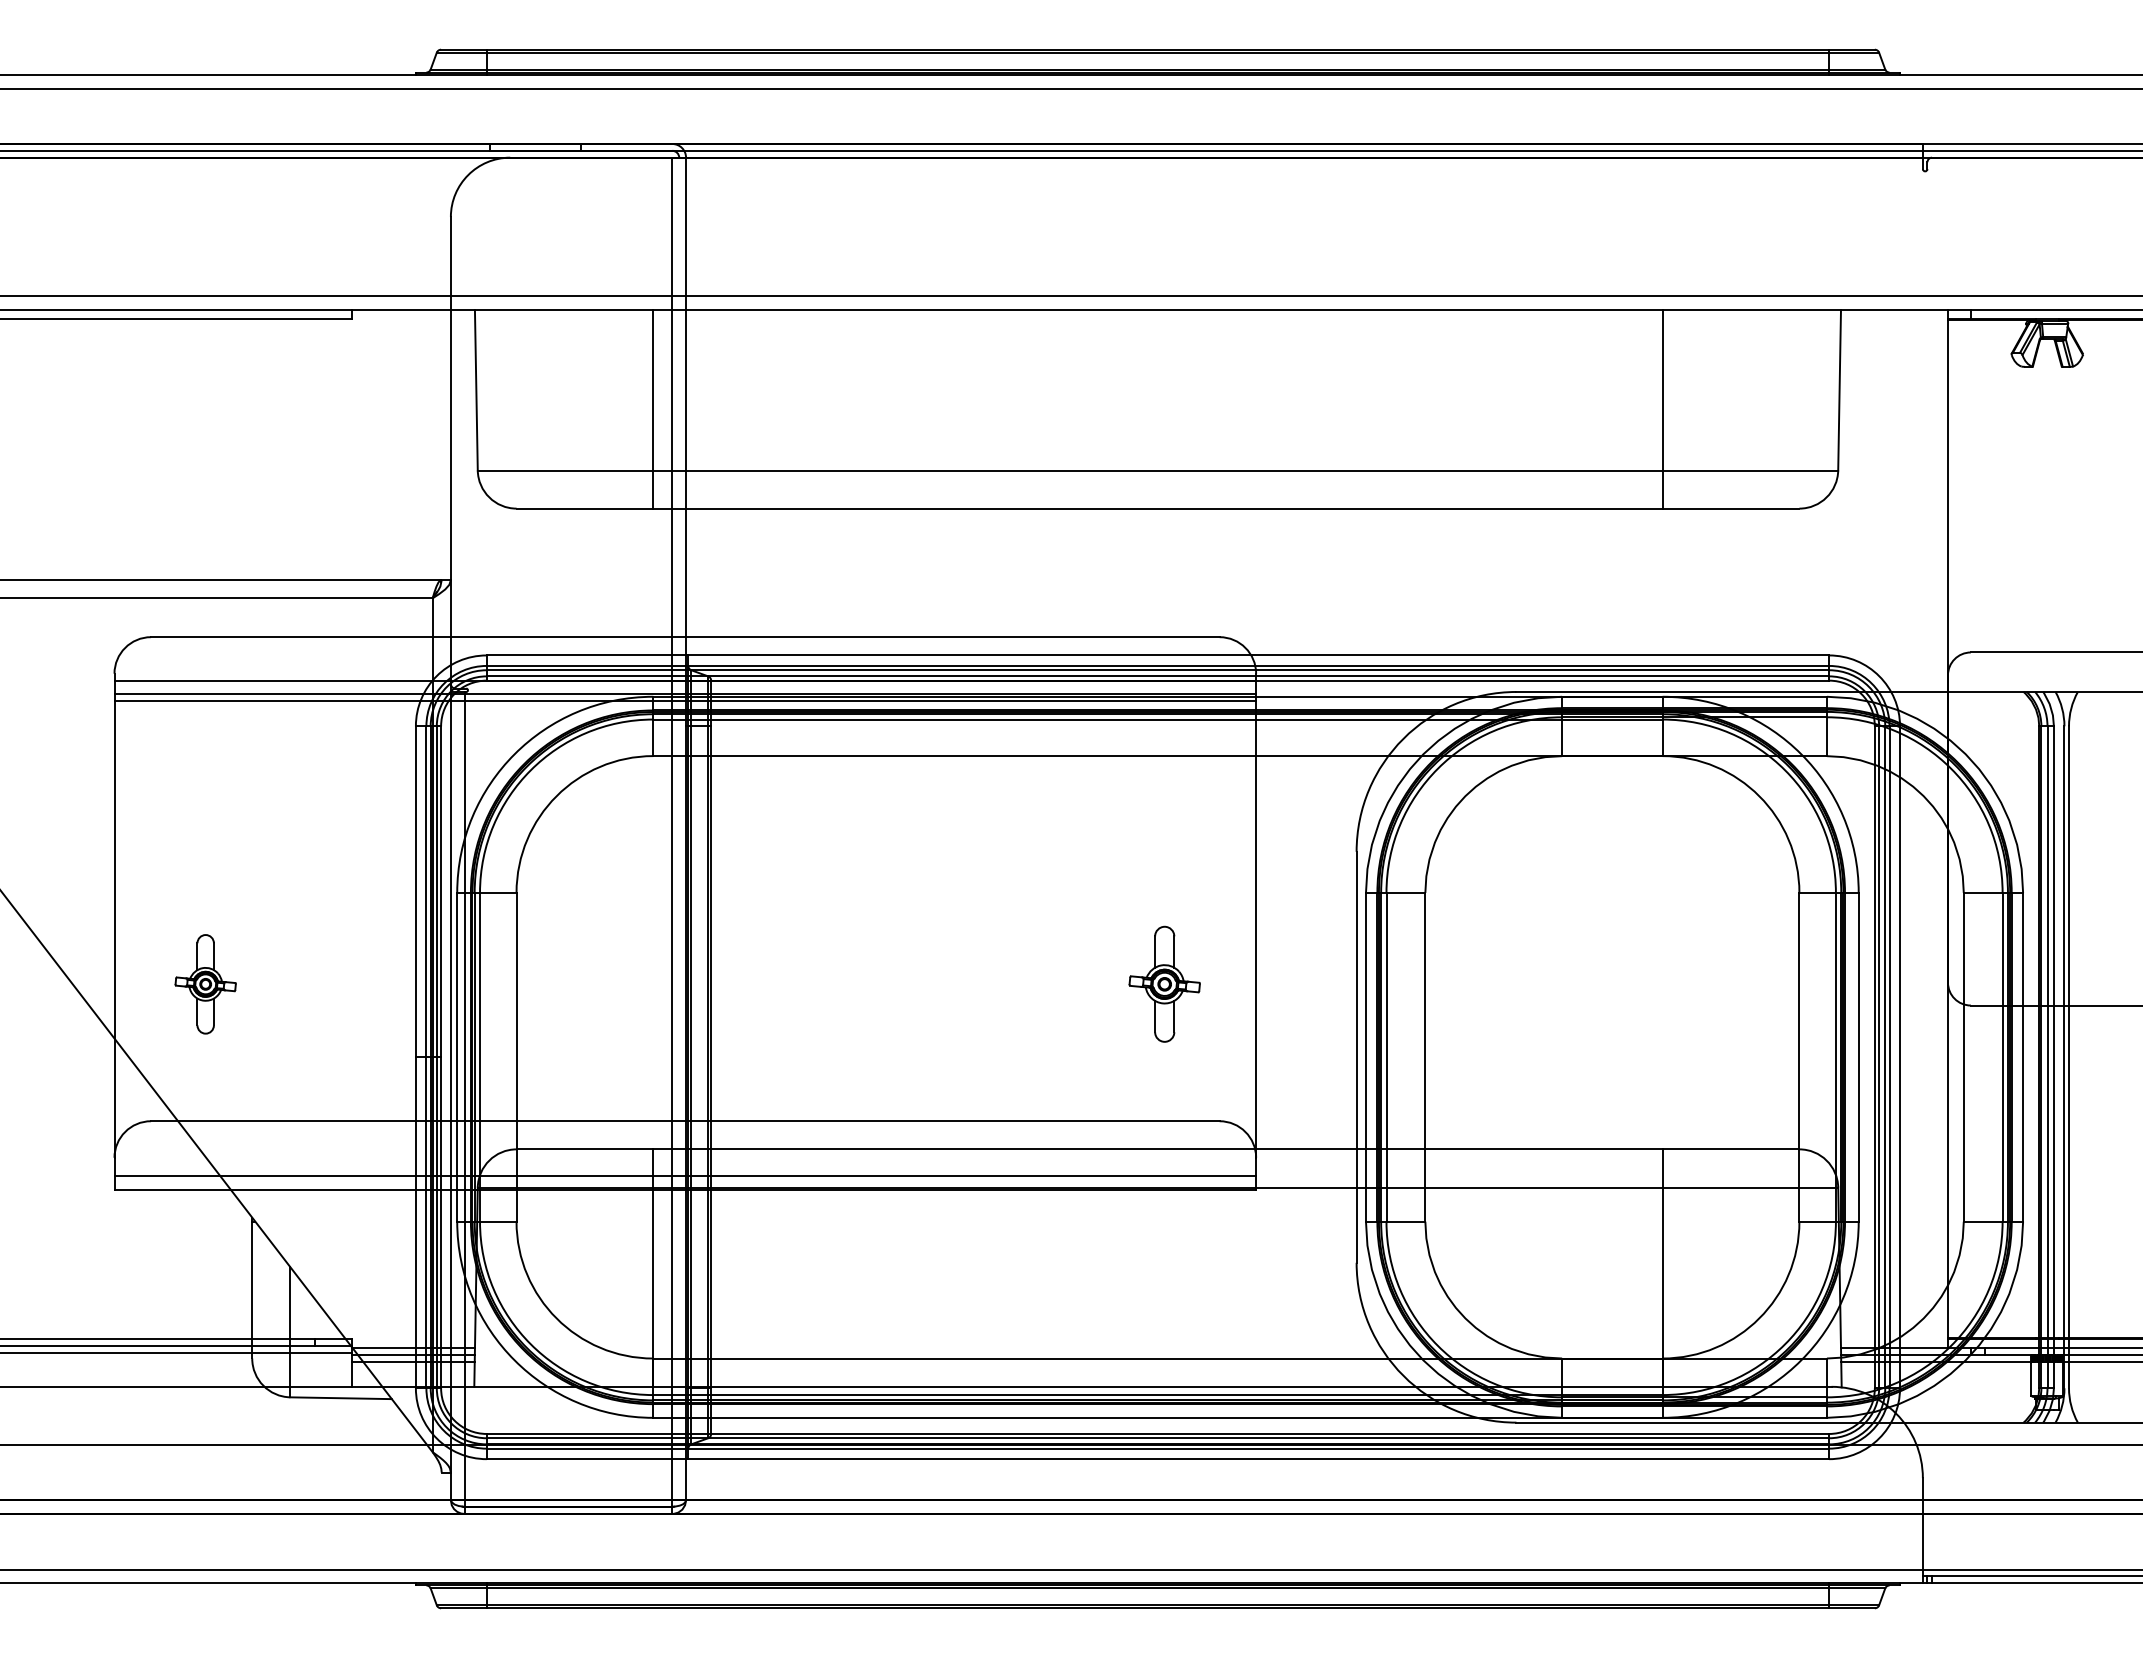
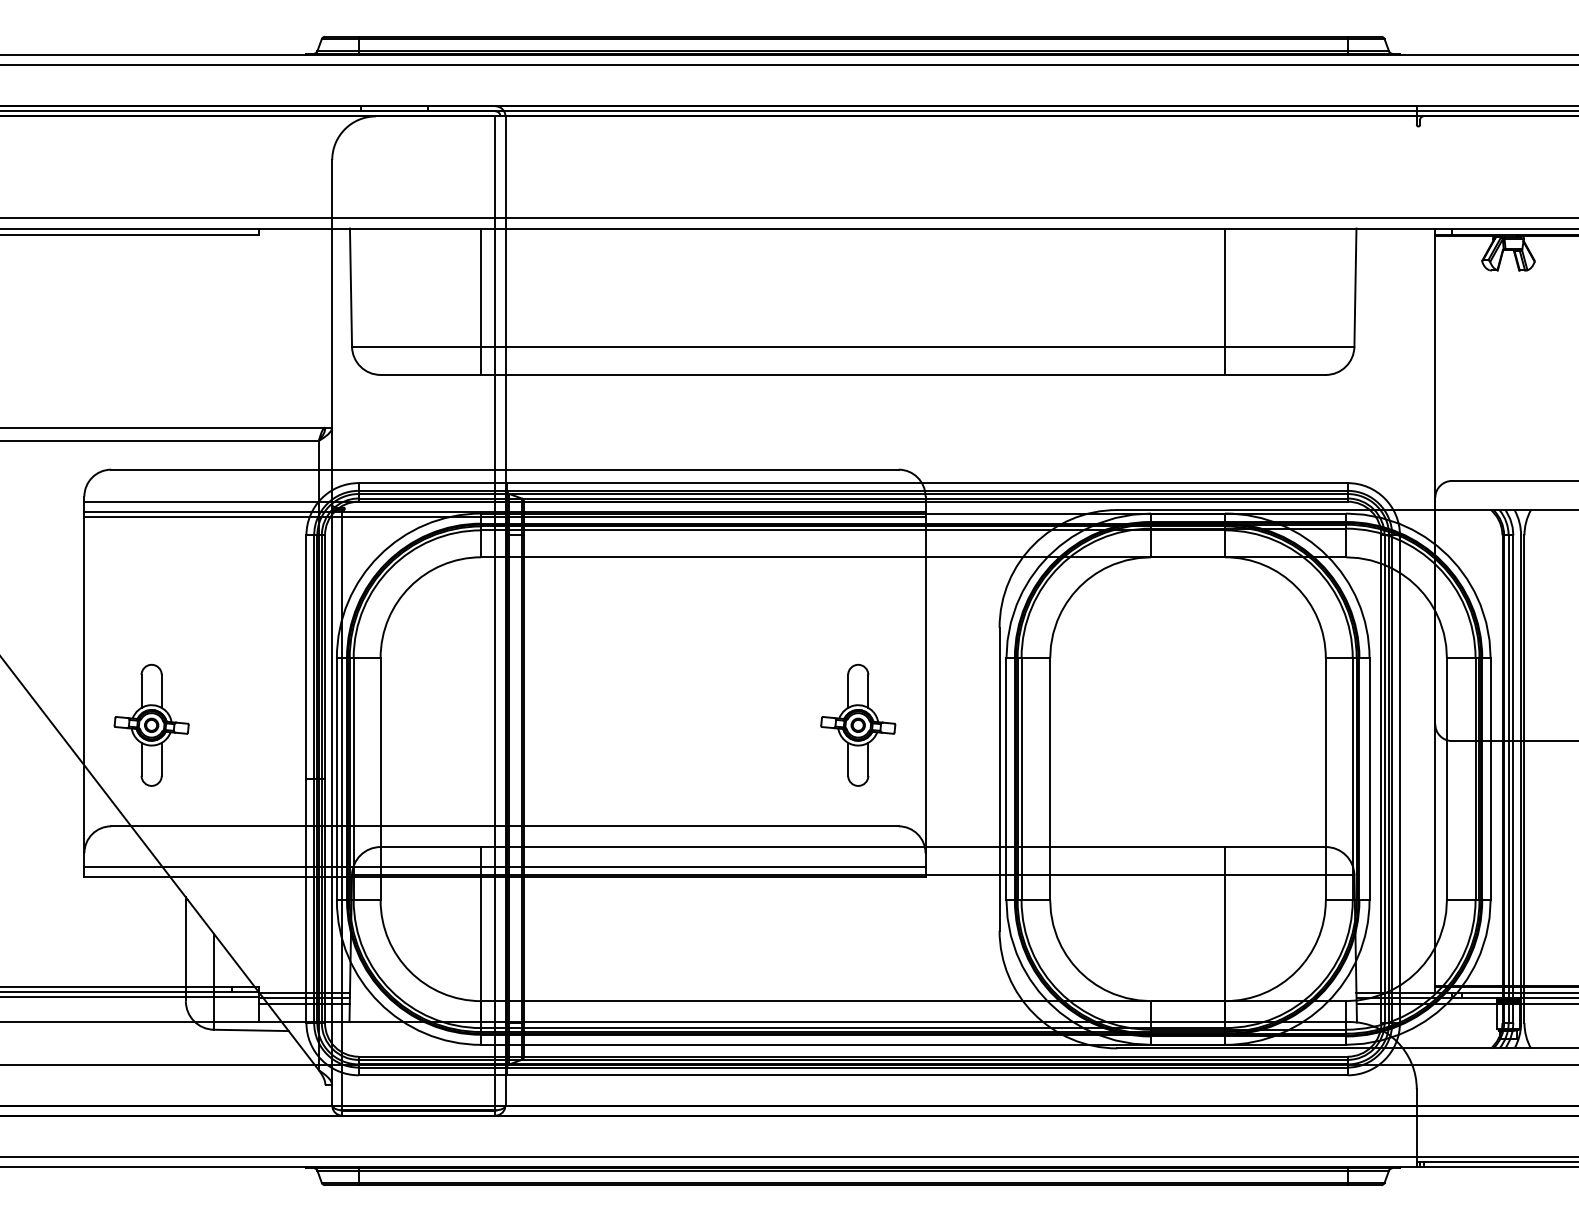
part: (205, 984) -> (151, 725), size x1.67
part: (1164, 984) -> (858, 725), size x1.43

